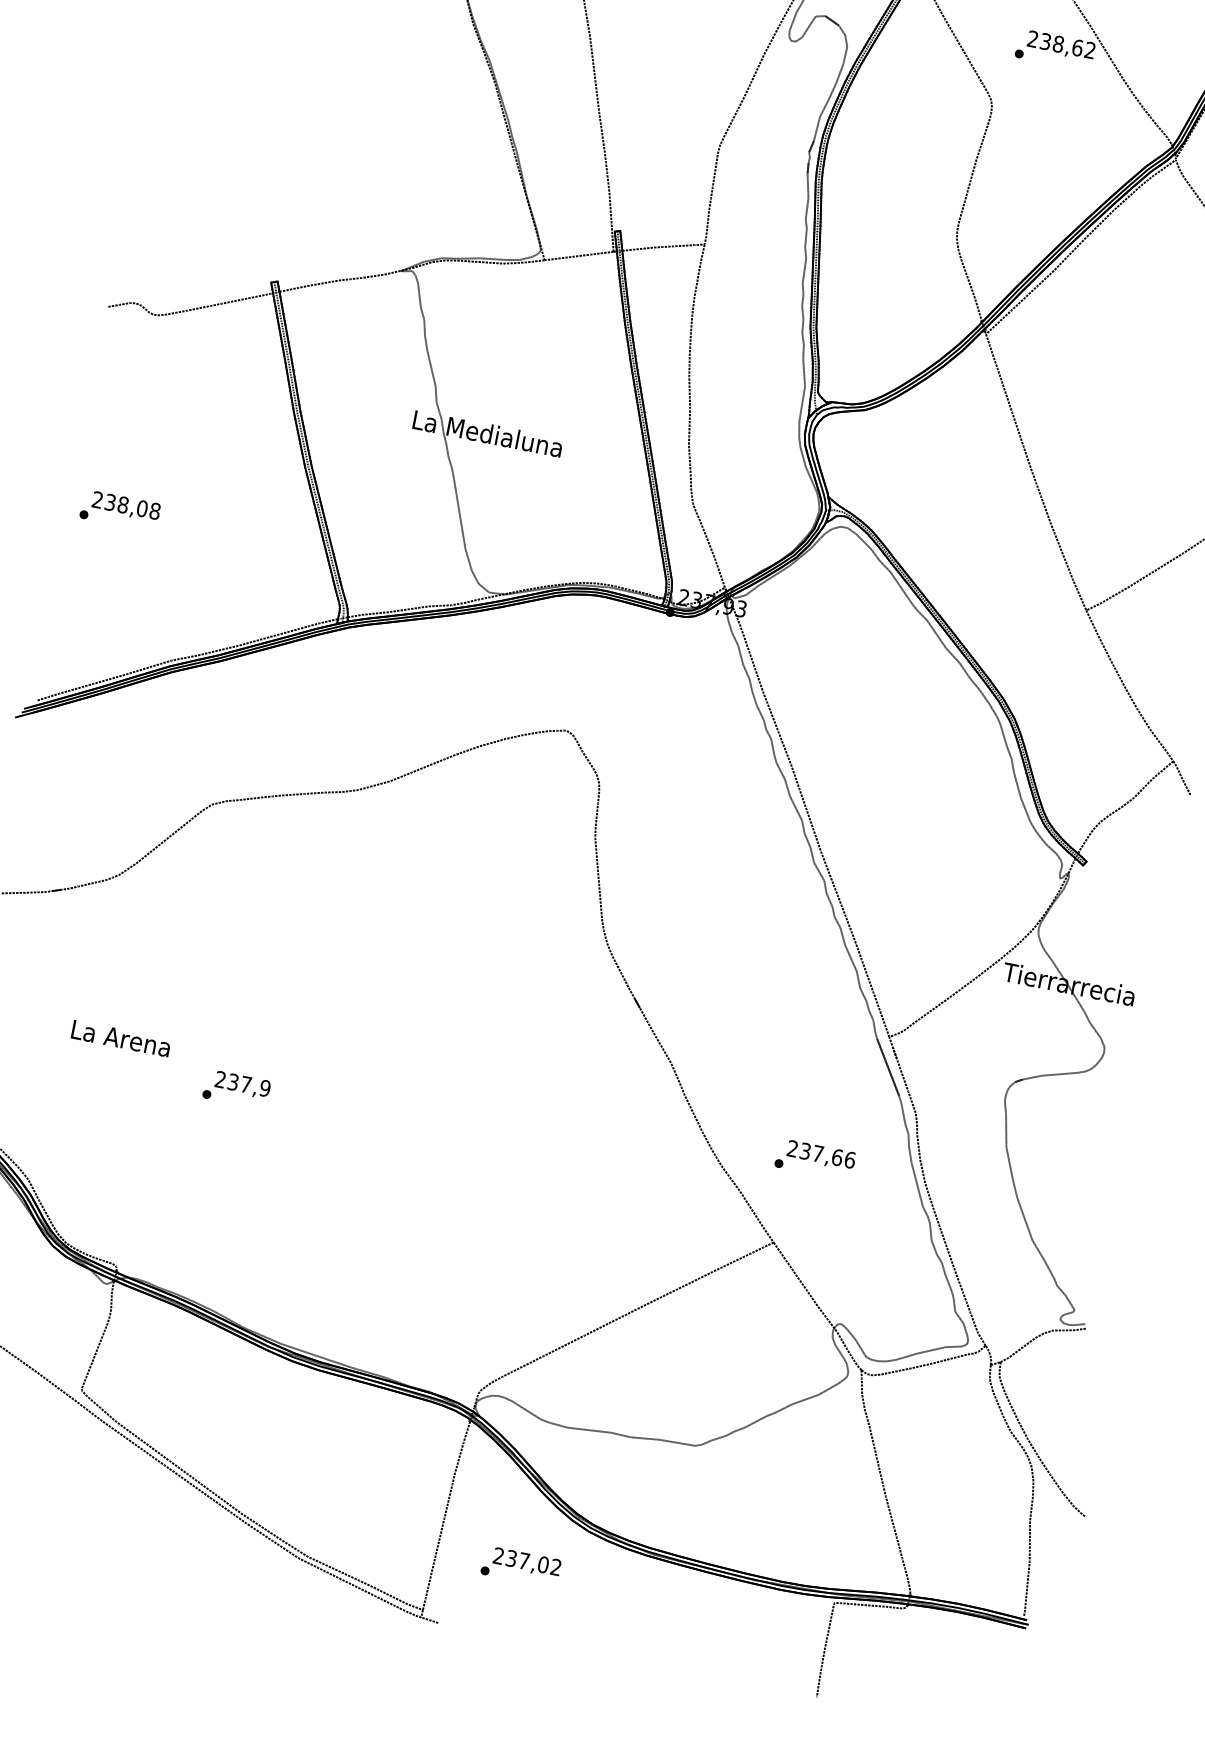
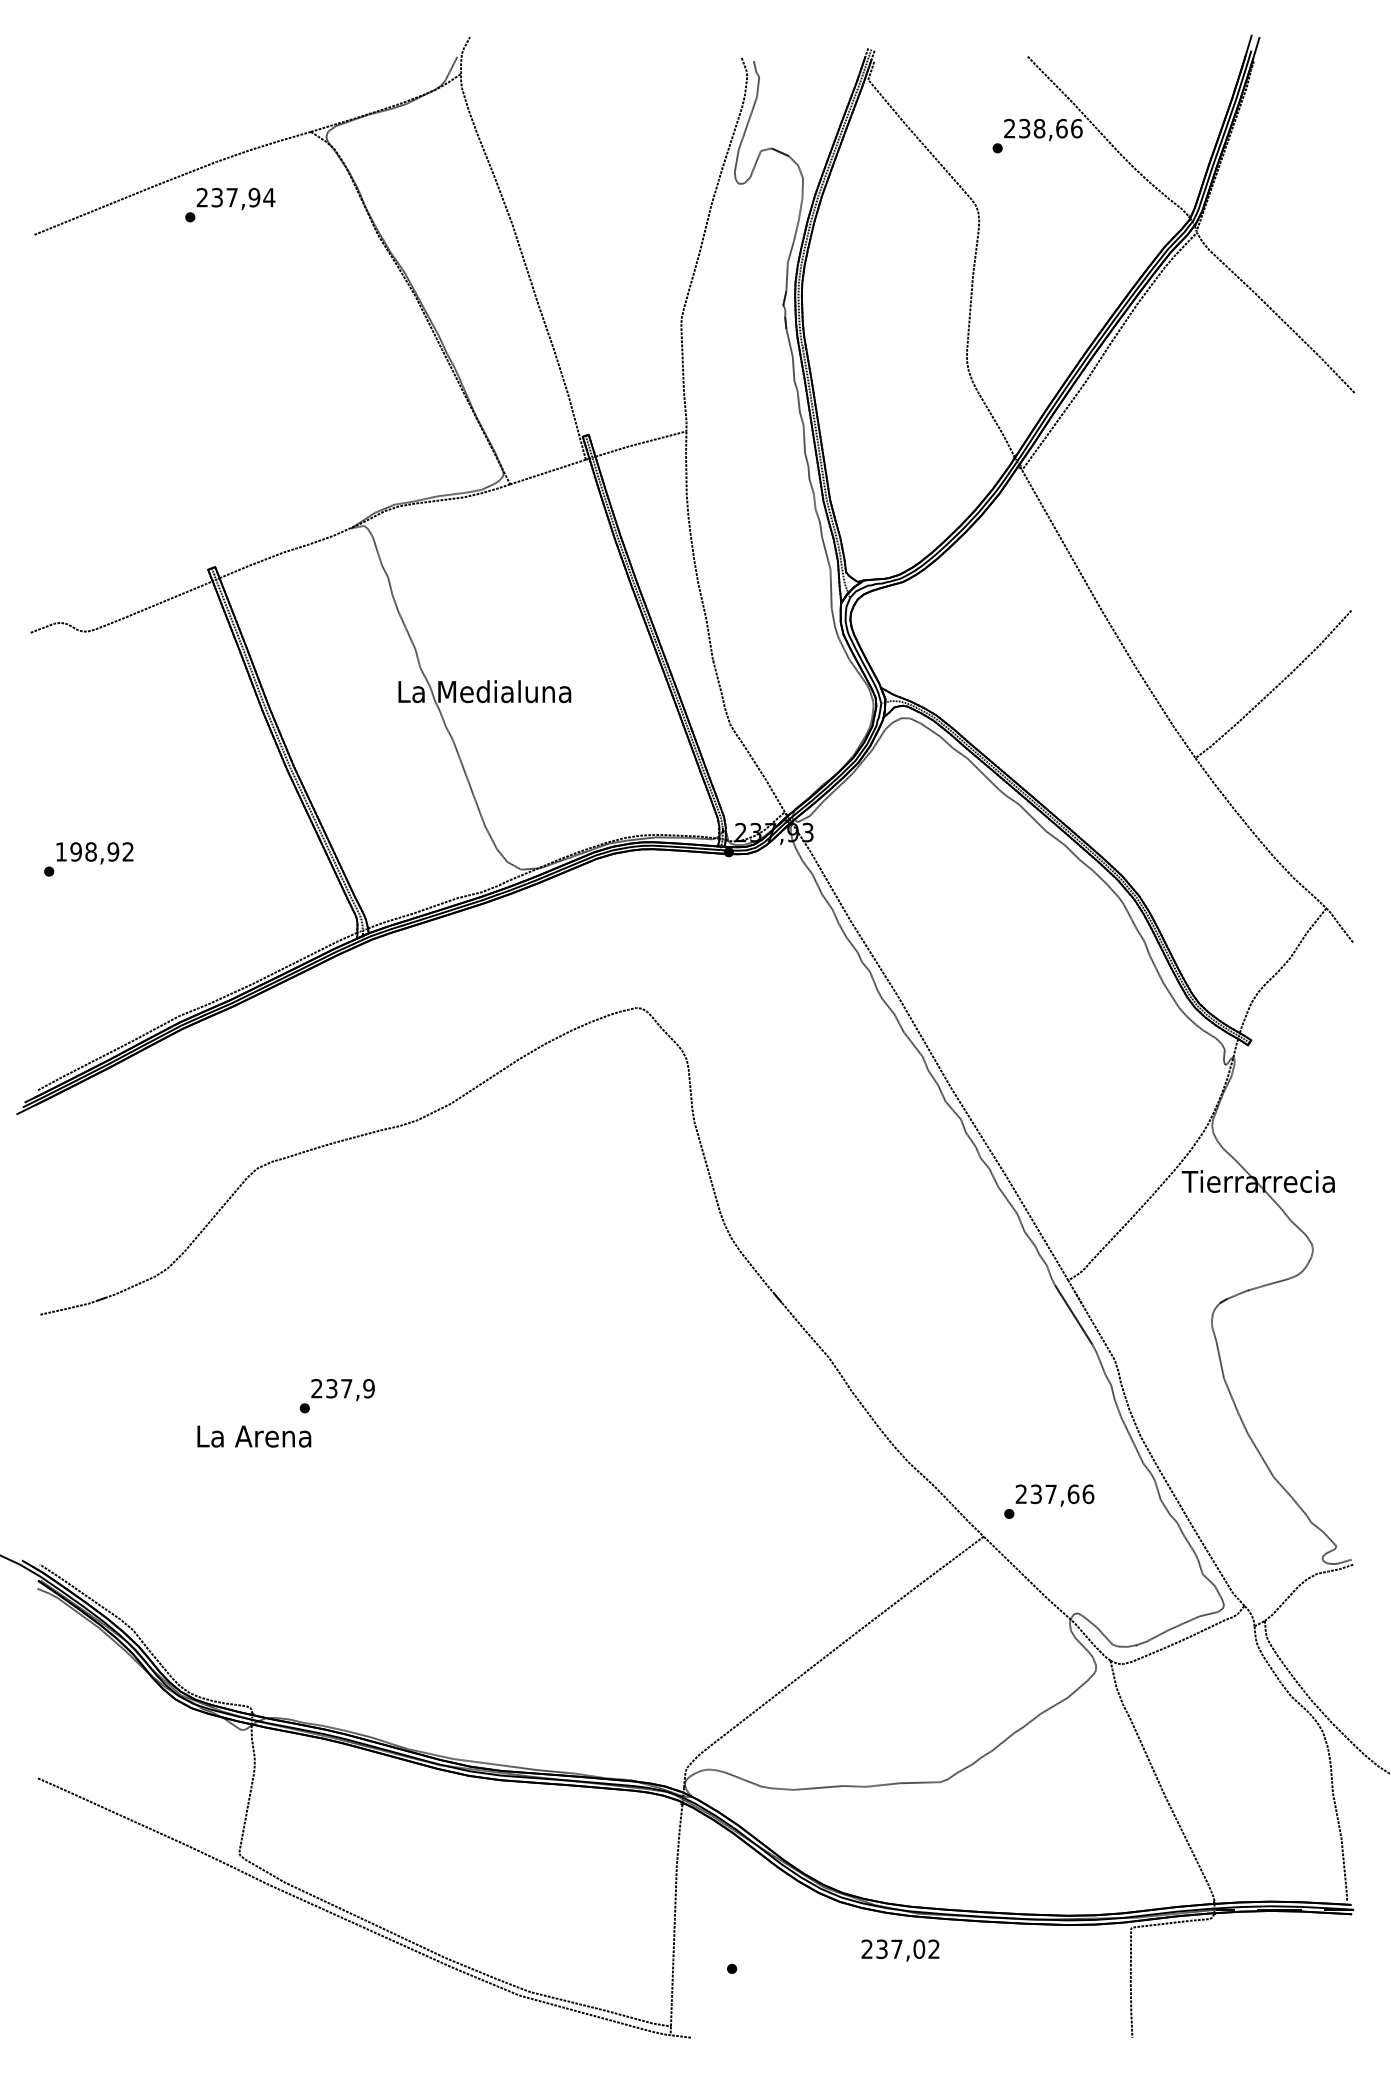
text: (1090, 50) -> (1076, 128), 238,62 -> 238,66
text: (126, 505) -> (94, 851), 238,08 -> 198,92
text: (121, 1038) -> (254, 1436), moved
text: (236, 1089) -> (336, 1396), moved
text: (815, 1159) -> (1049, 1501), moved
text: (527, 1562) -> (900, 1950), moved

